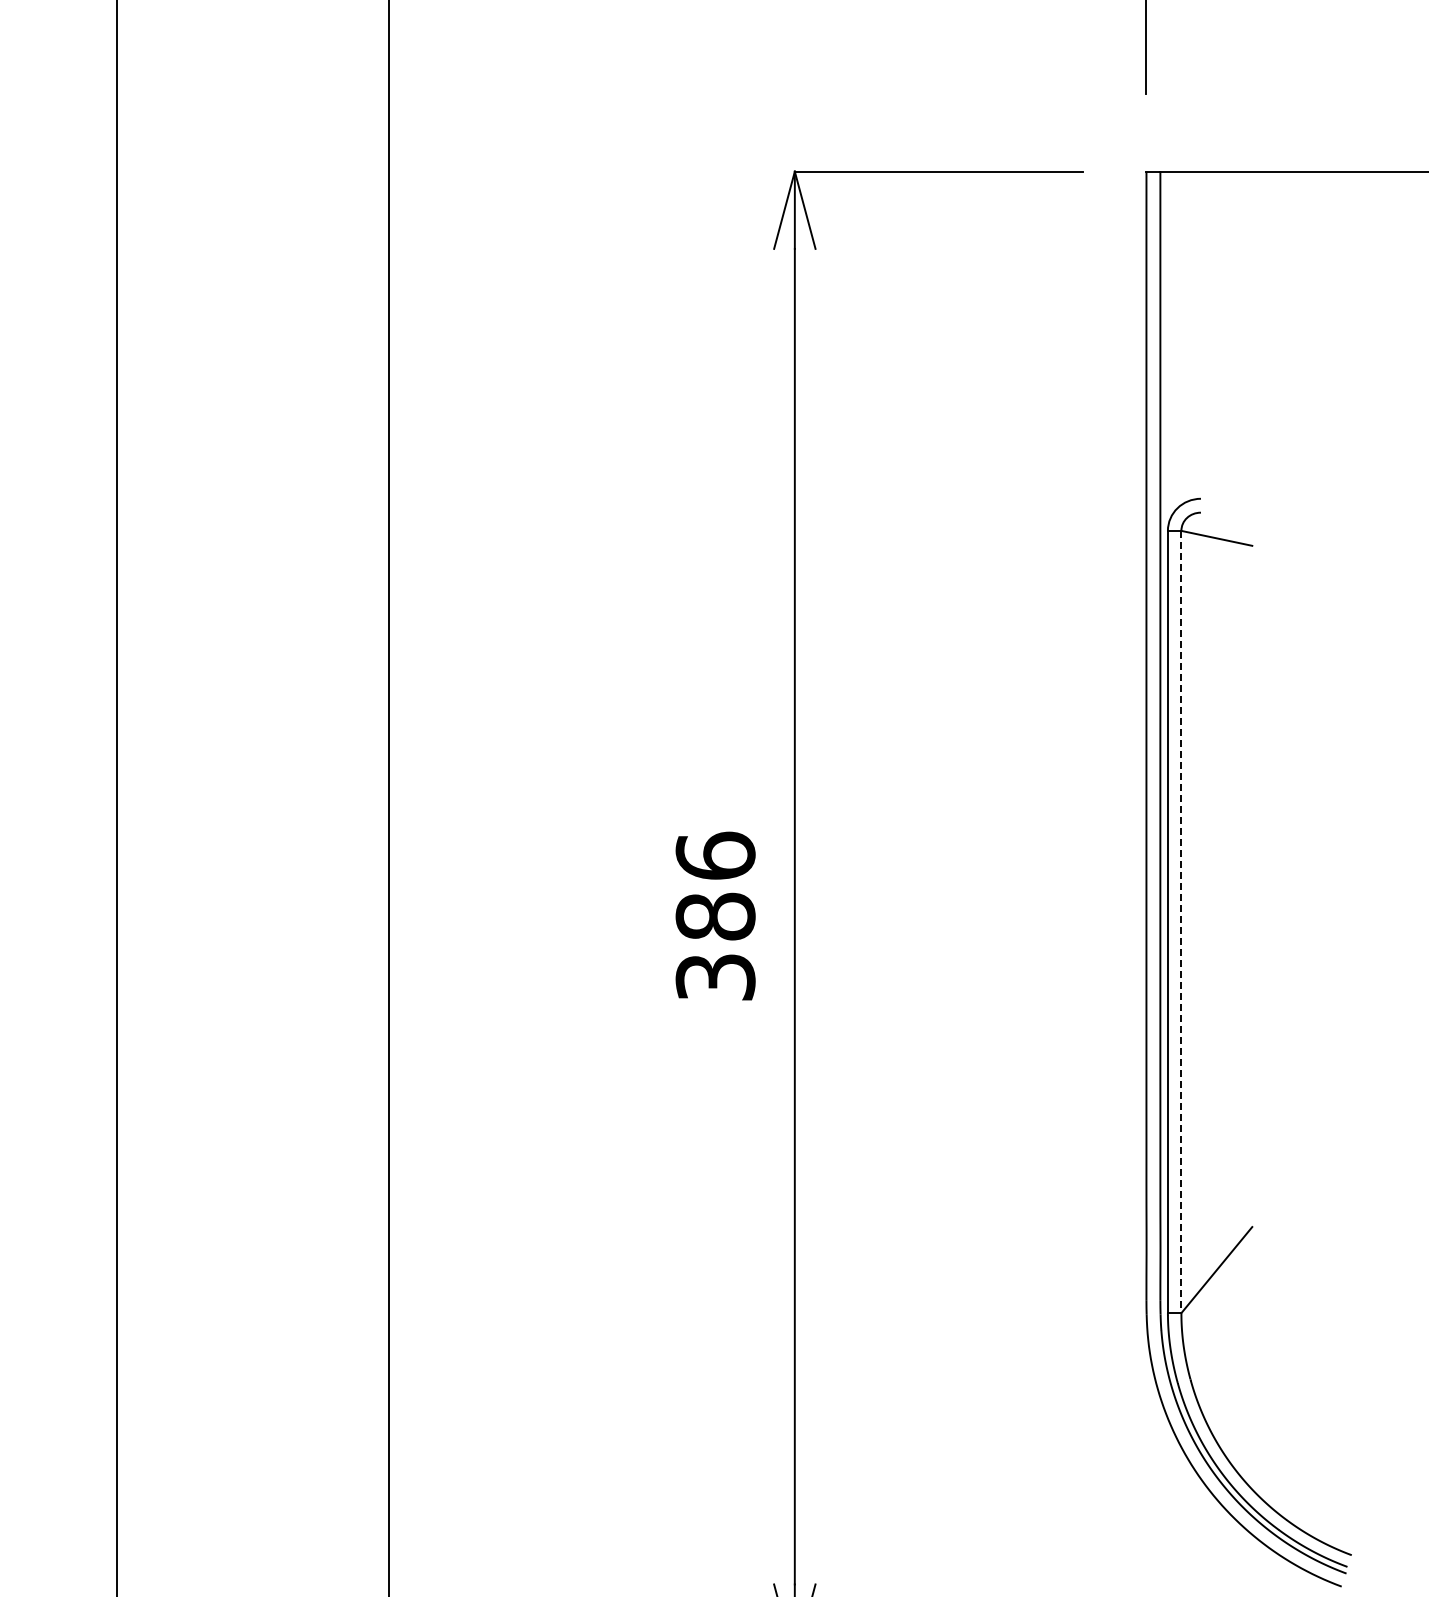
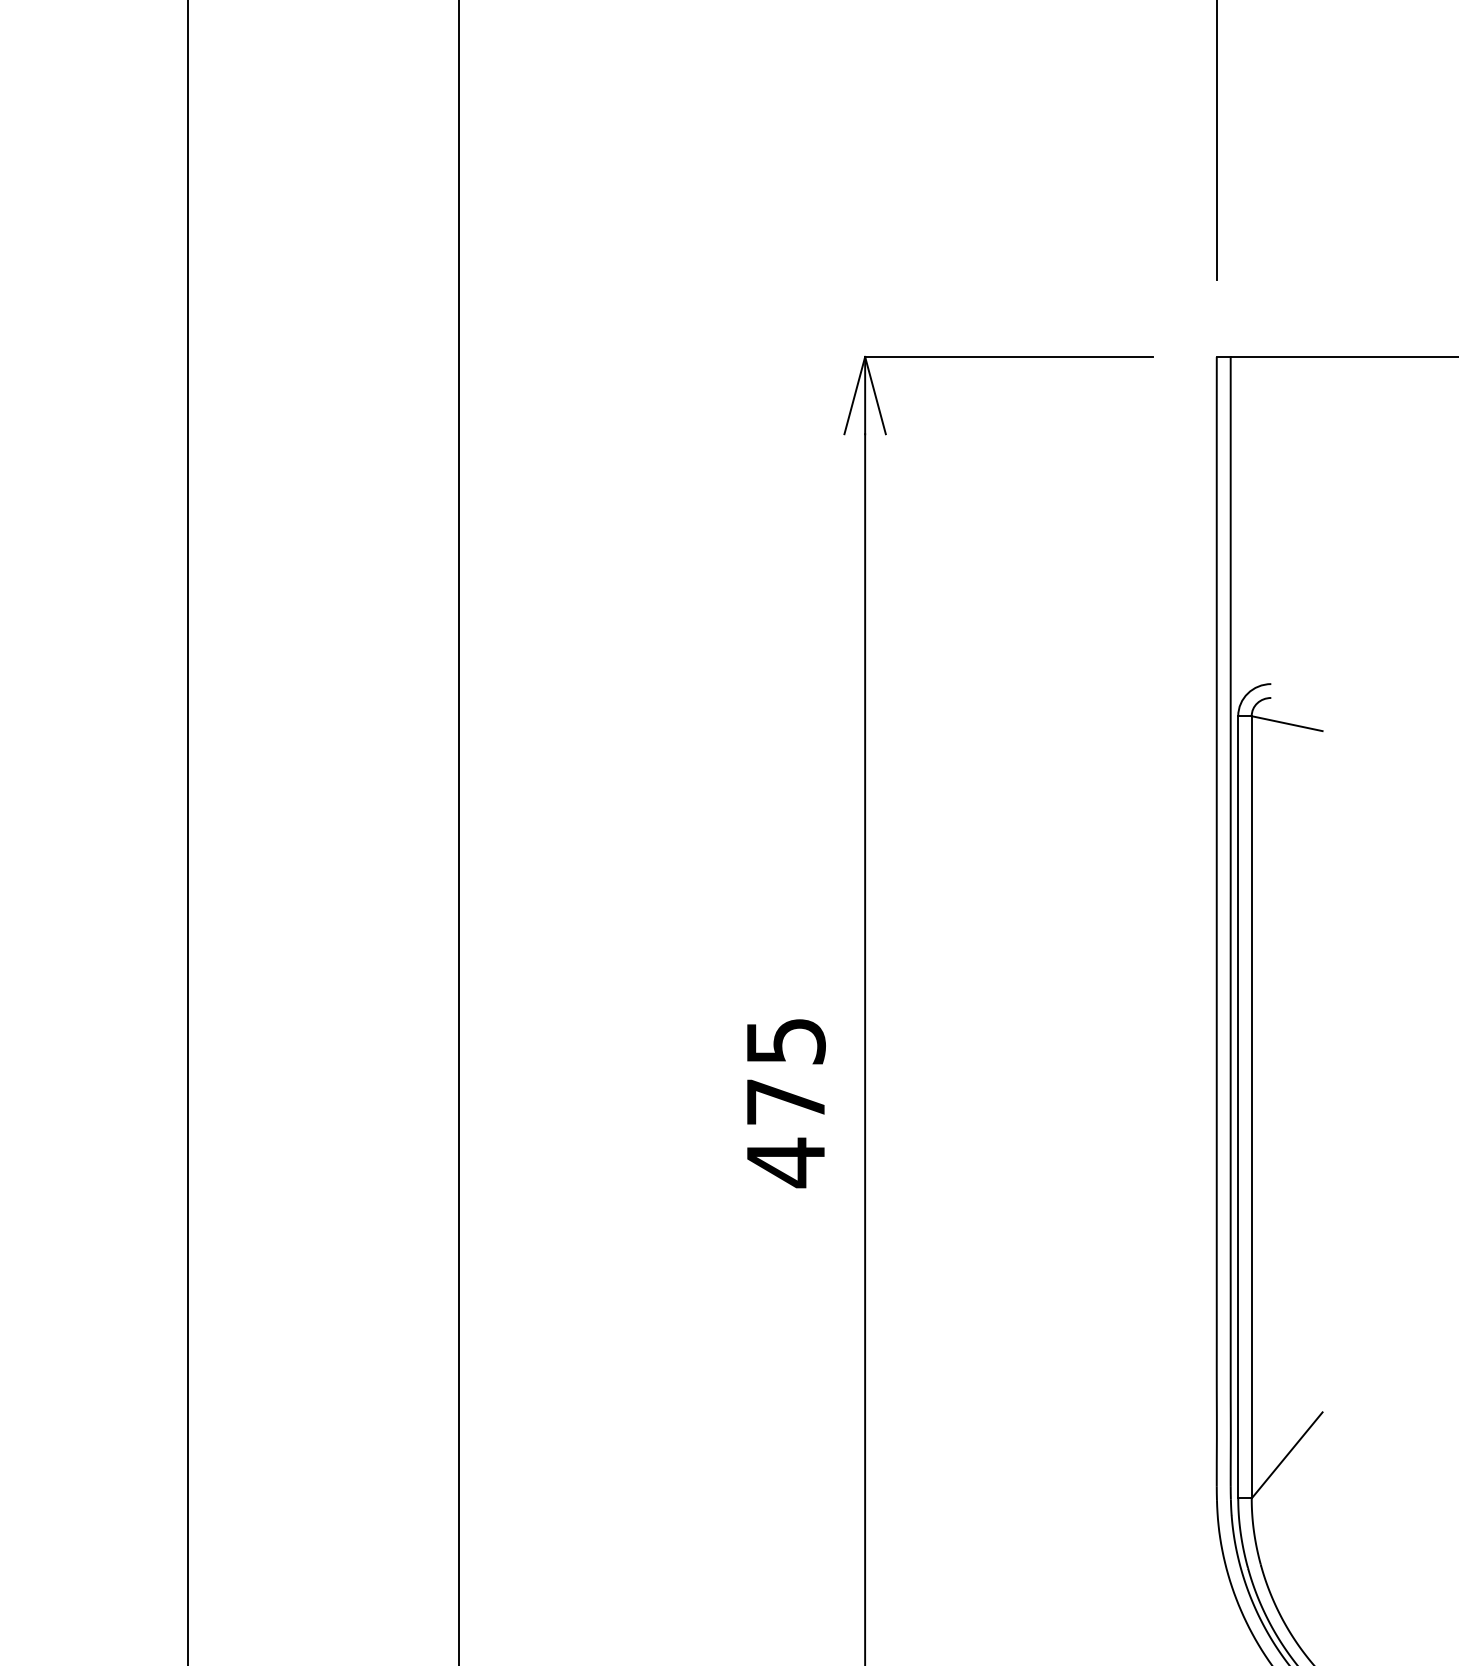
text: (715, 917) -> (785, 1102), 386 -> 475
line: (1181, 922) -> (1251, 1107), dashed -> solid

